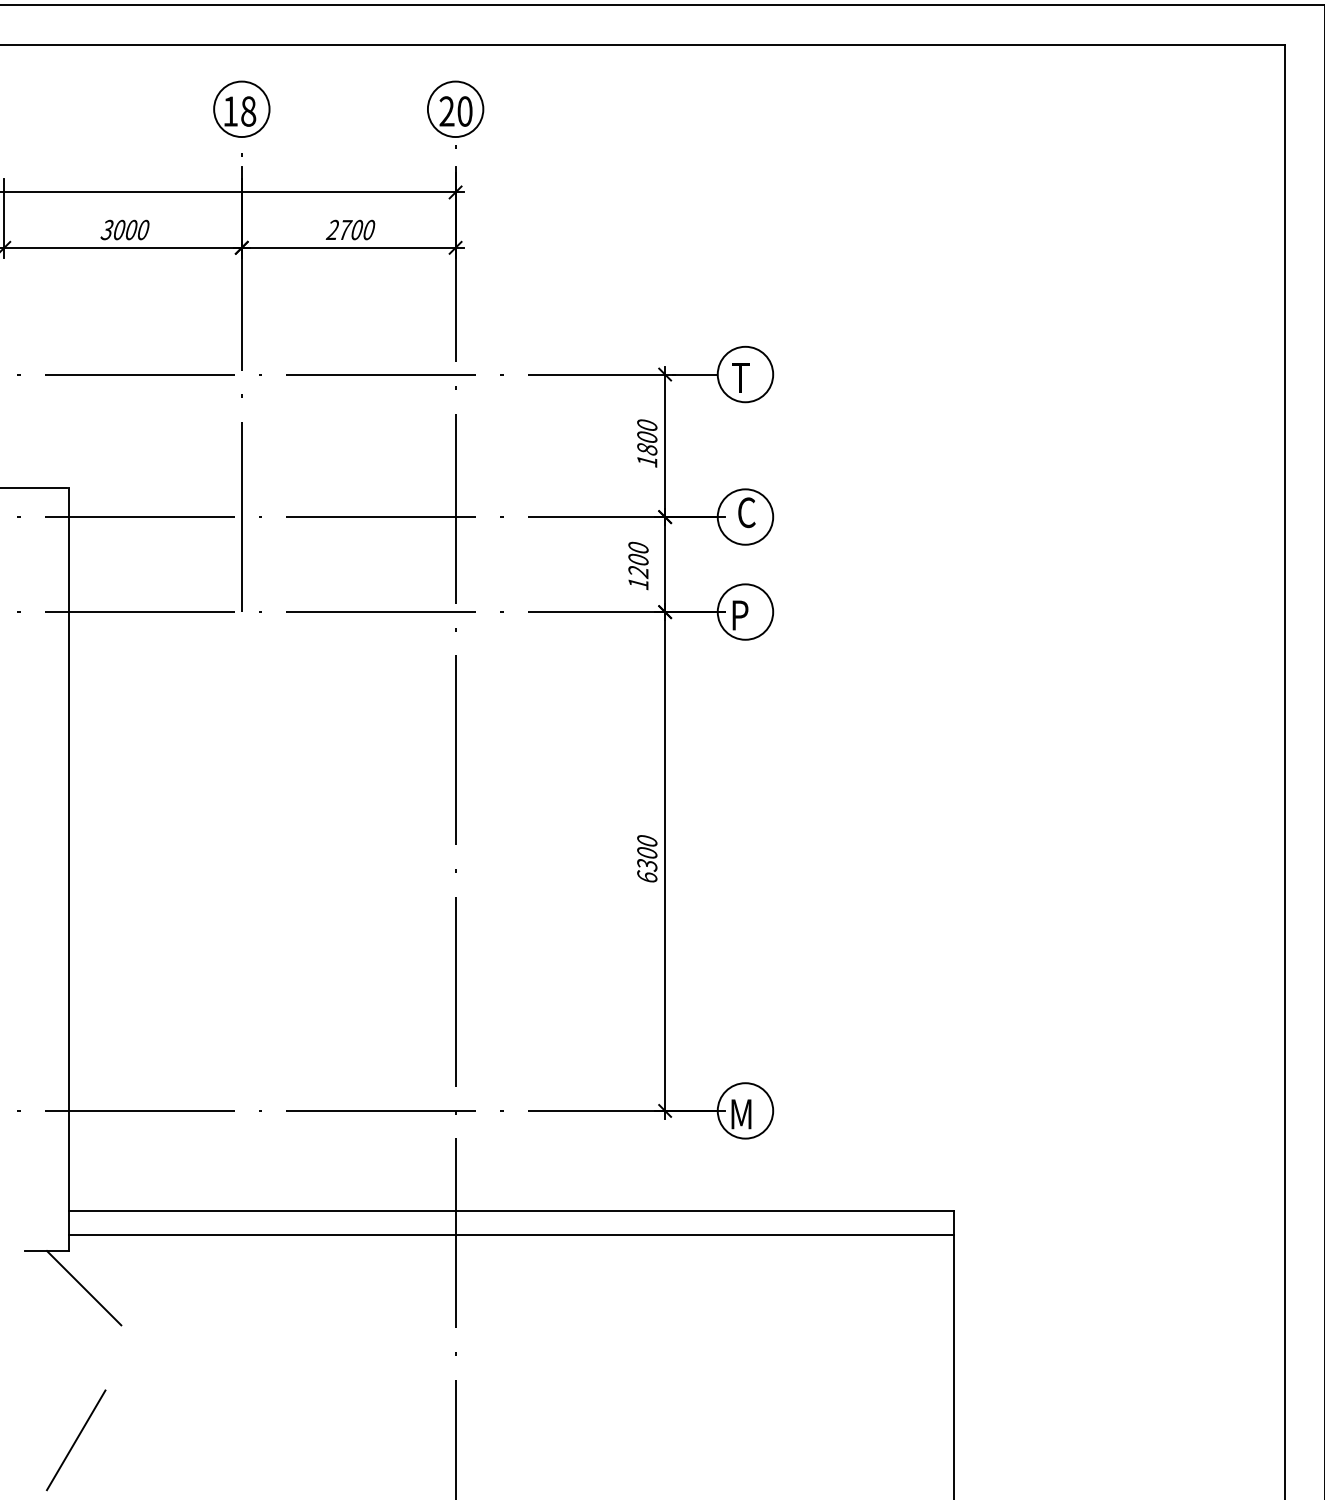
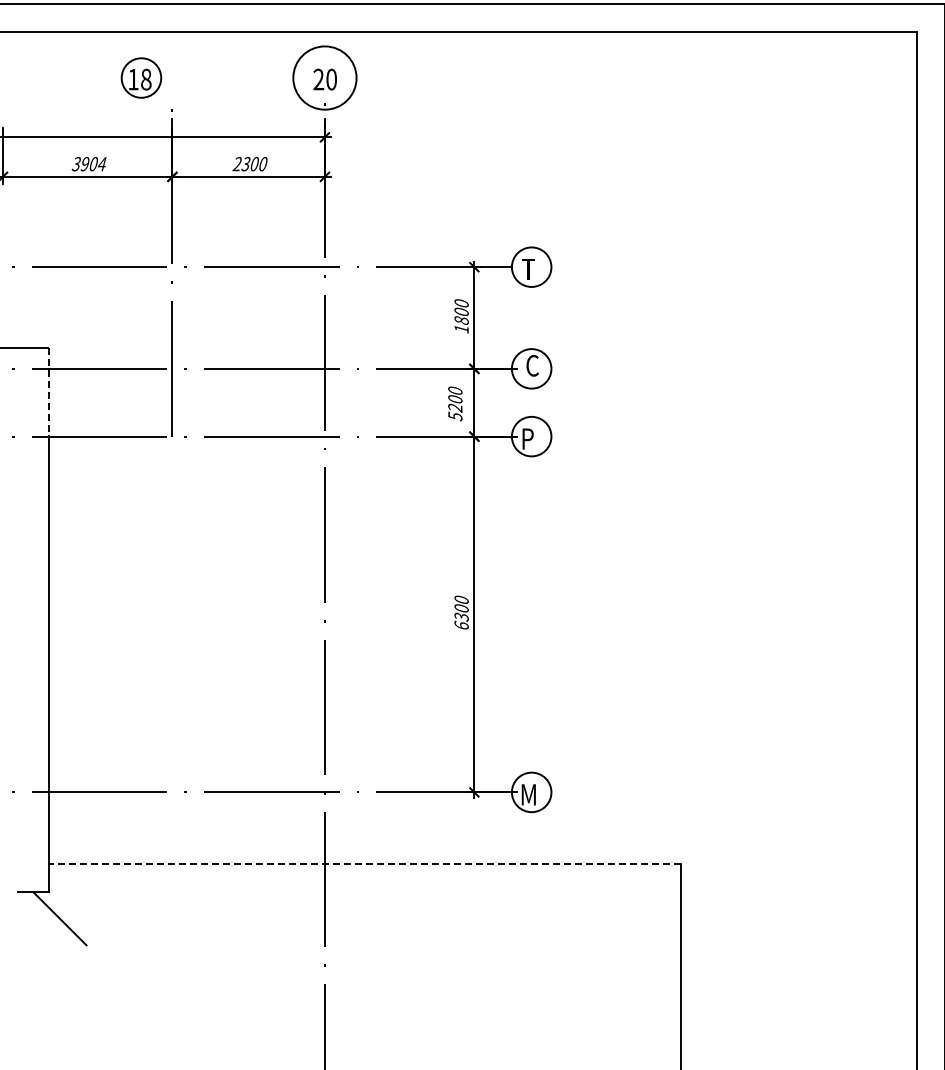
part: (241, 108) -> (141, 77), moved
circle: (454, 108) -> (324, 77), size x1.6
text: (131, 229) -> (93, 163), 3000 -> 3904
text: (345, 229) -> (246, 163), 2700 -> 2300
line: (69, 550) -> (49, 392), solid -> dashed
text: (638, 583) -> (455, 416), 1200 -> 5200
line: (512, 1211) -> (365, 864), solid -> dashed
line: (511, 1235) -> (364, 881), removed
line: (76, 1439) -> (54, 1026), removed

